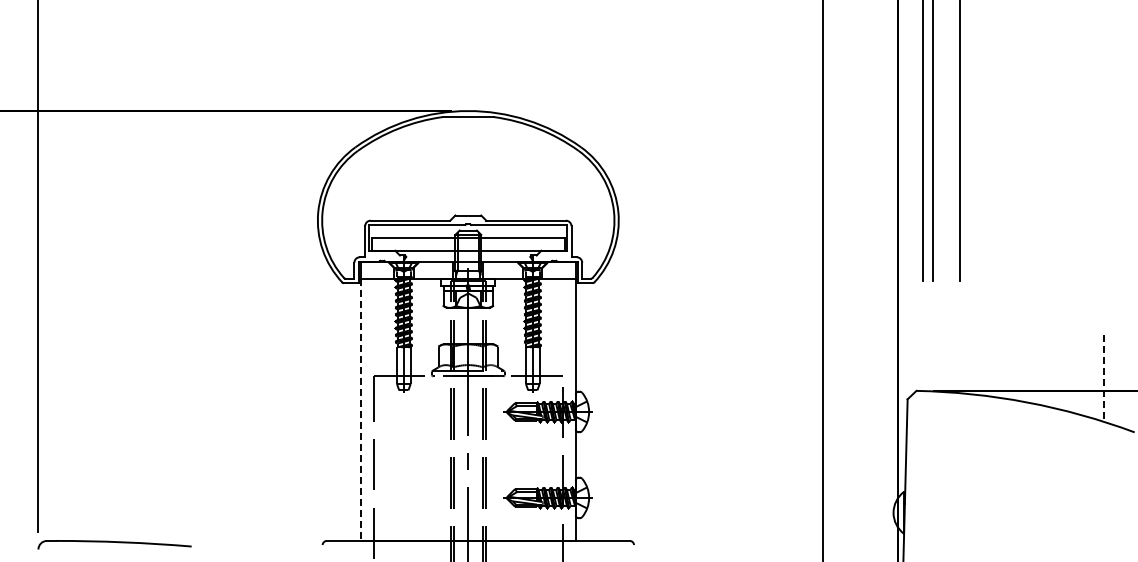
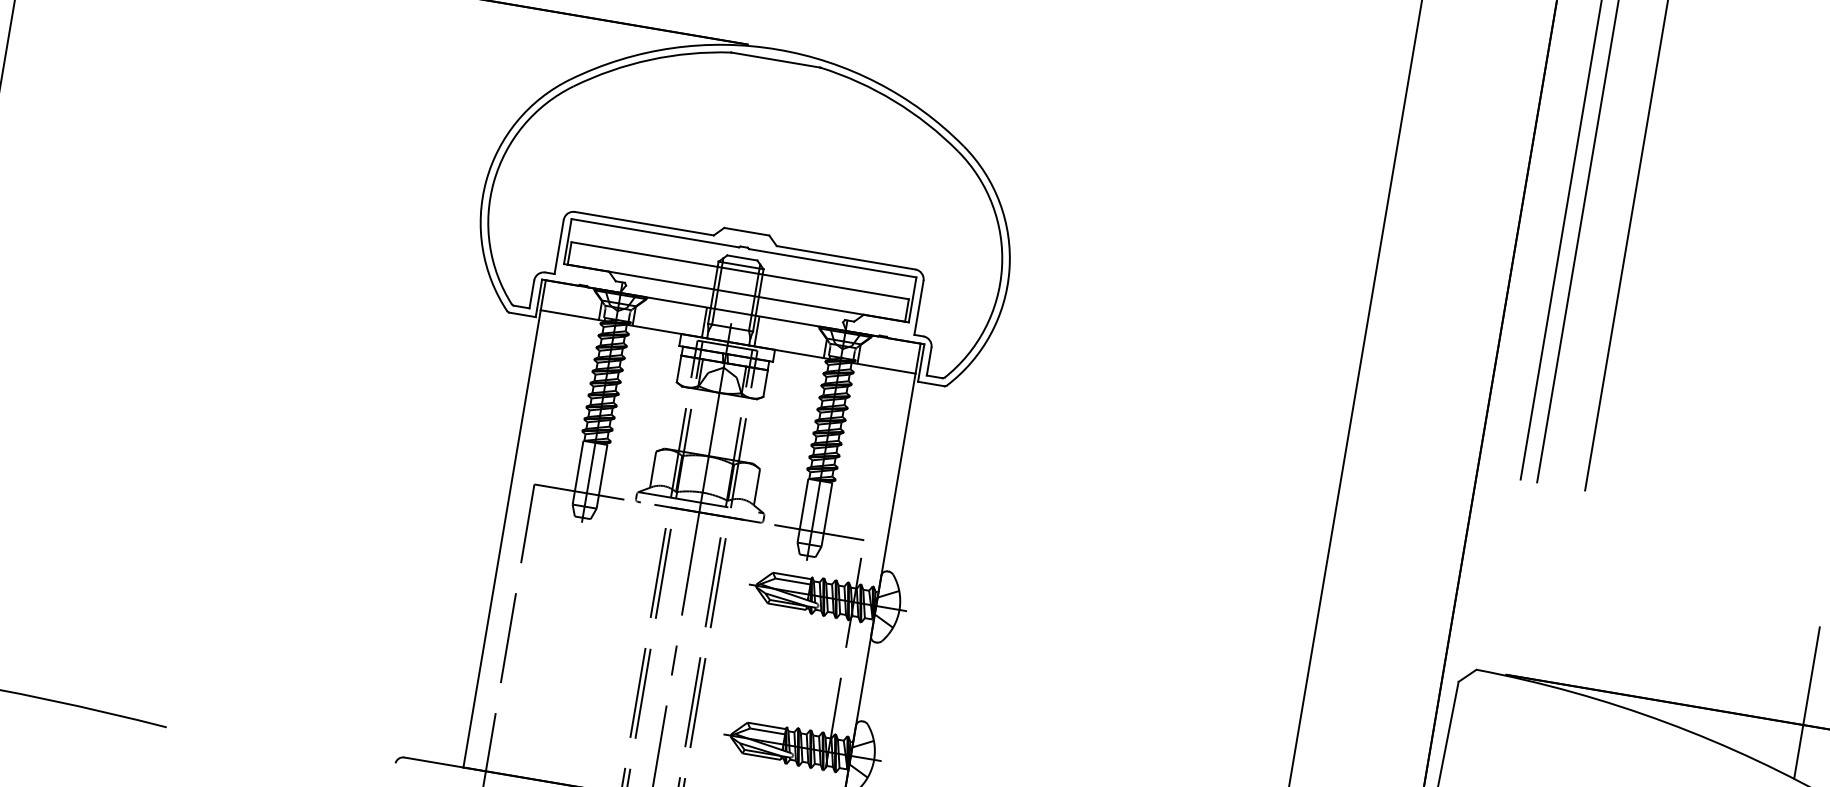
line: (1103, 378) -> (1806, 703), dashed -> solid
line: (360, 410) -> (501, 539), dashed -> solid

